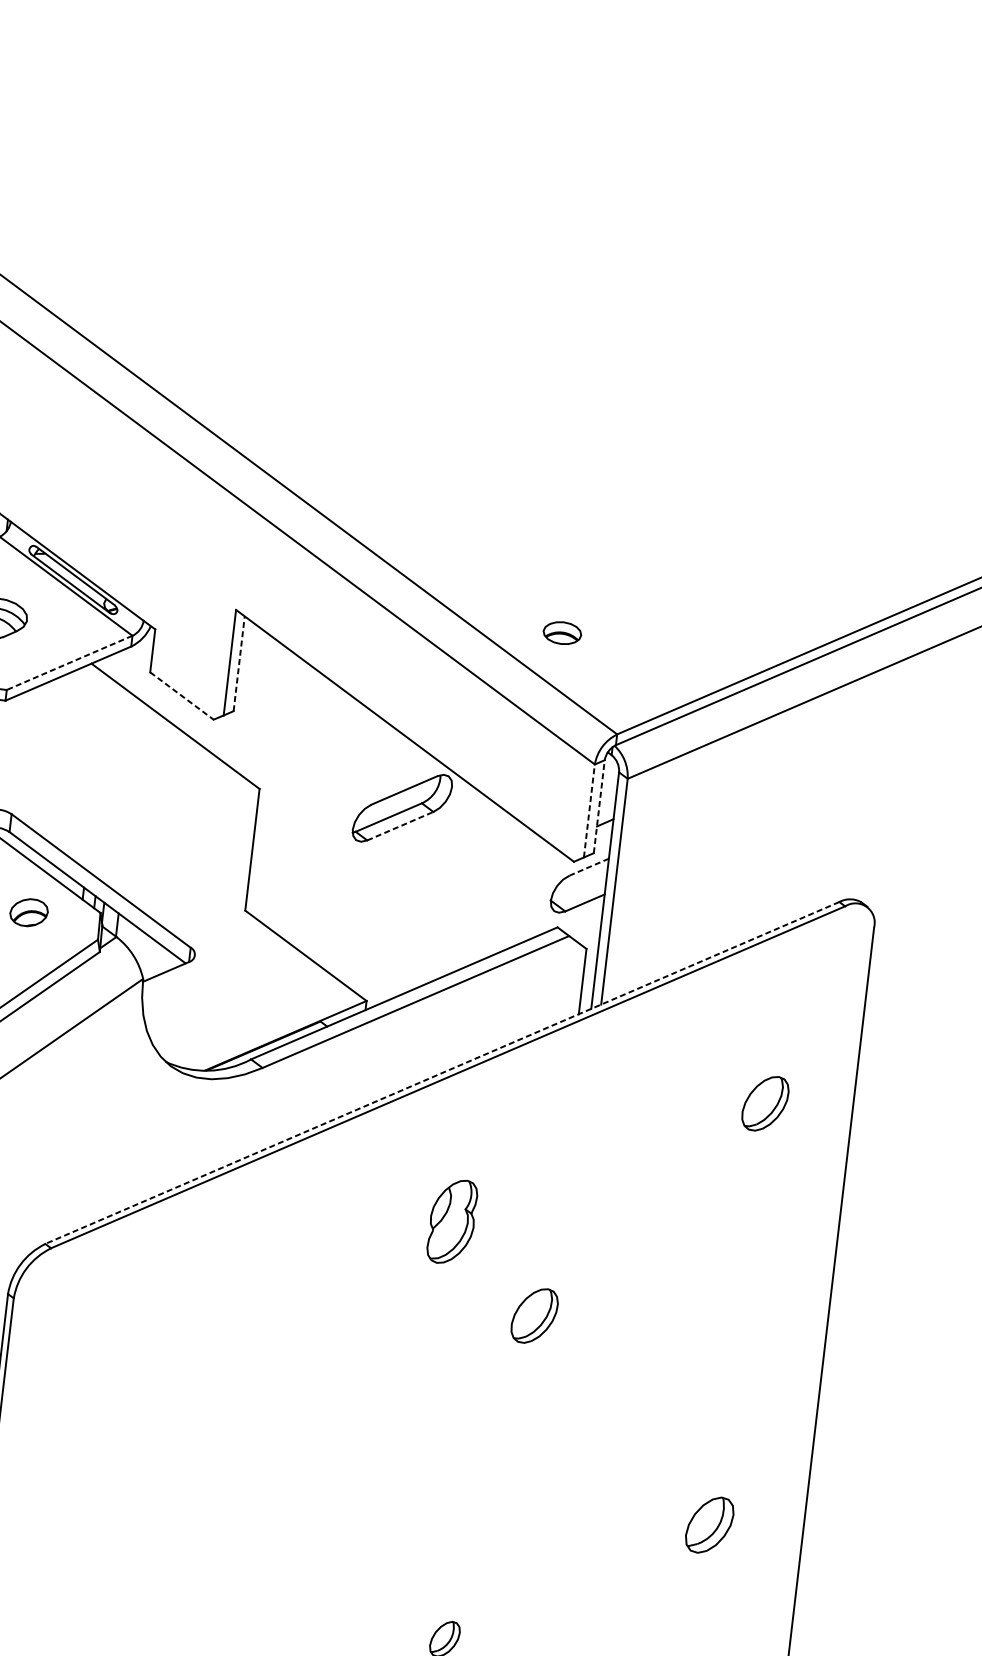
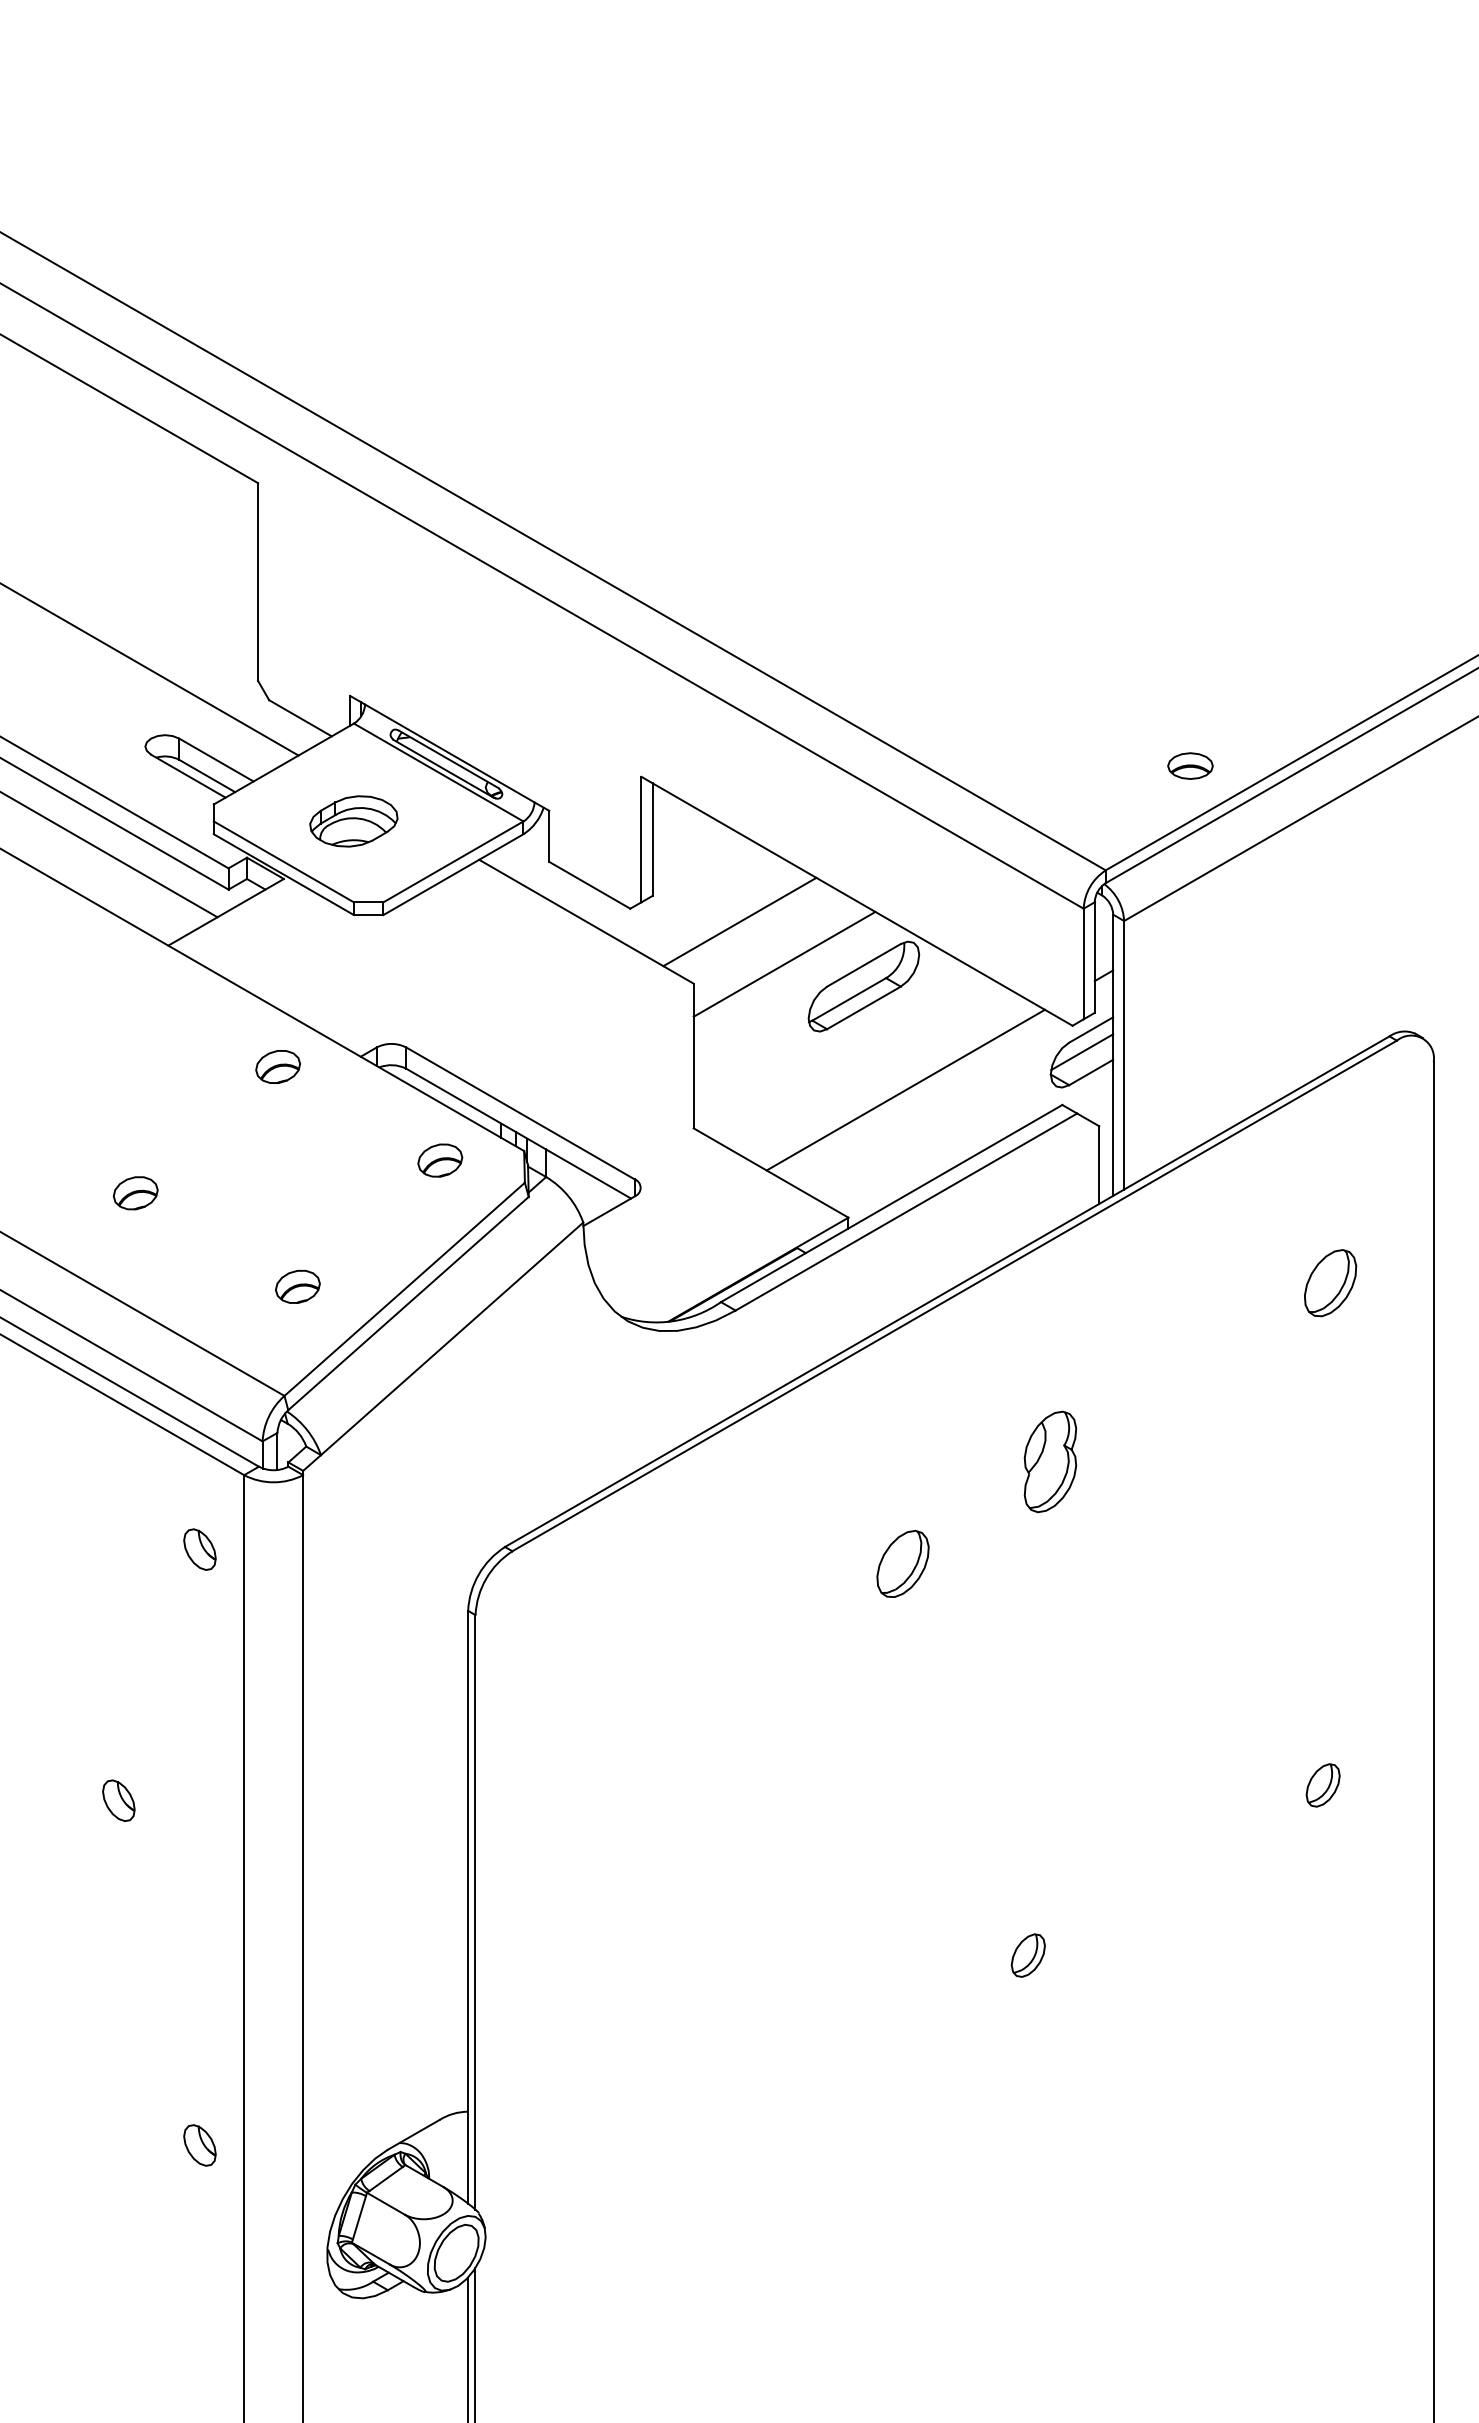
part: (562, 632) -> (1190, 765), moved
line: (69, 662) -> (453, 861), dashed -> solid
line: (239, 663) -> (652, 839), dashed -> solid
line: (181, 696) -> (589, 885), dashed -> solid
line: (304, 741) -> (739, 921), added
line: (337, 780) -> (784, 963), added
line: (599, 806) -> (1094, 957), dashed -> solid
line: (589, 810) -> (1083, 963), dashed -> solid
line: (400, 825) -> (863, 1007), dashed -> solid
line: (588, 867) -> (1090, 1030), dashed -> solid
line: (579, 885) -> (1082, 1052), added
line: (427, 898) -> (905, 1089), added
line: (442, 1072) -> (947, 1291), dashed -> solid
part: (452, 1221) -> (1050, 1461), moved
part: (534, 1315) -> (902, 1563), moved
part: (709, 1525) -> (1322, 1785), size x0.62

